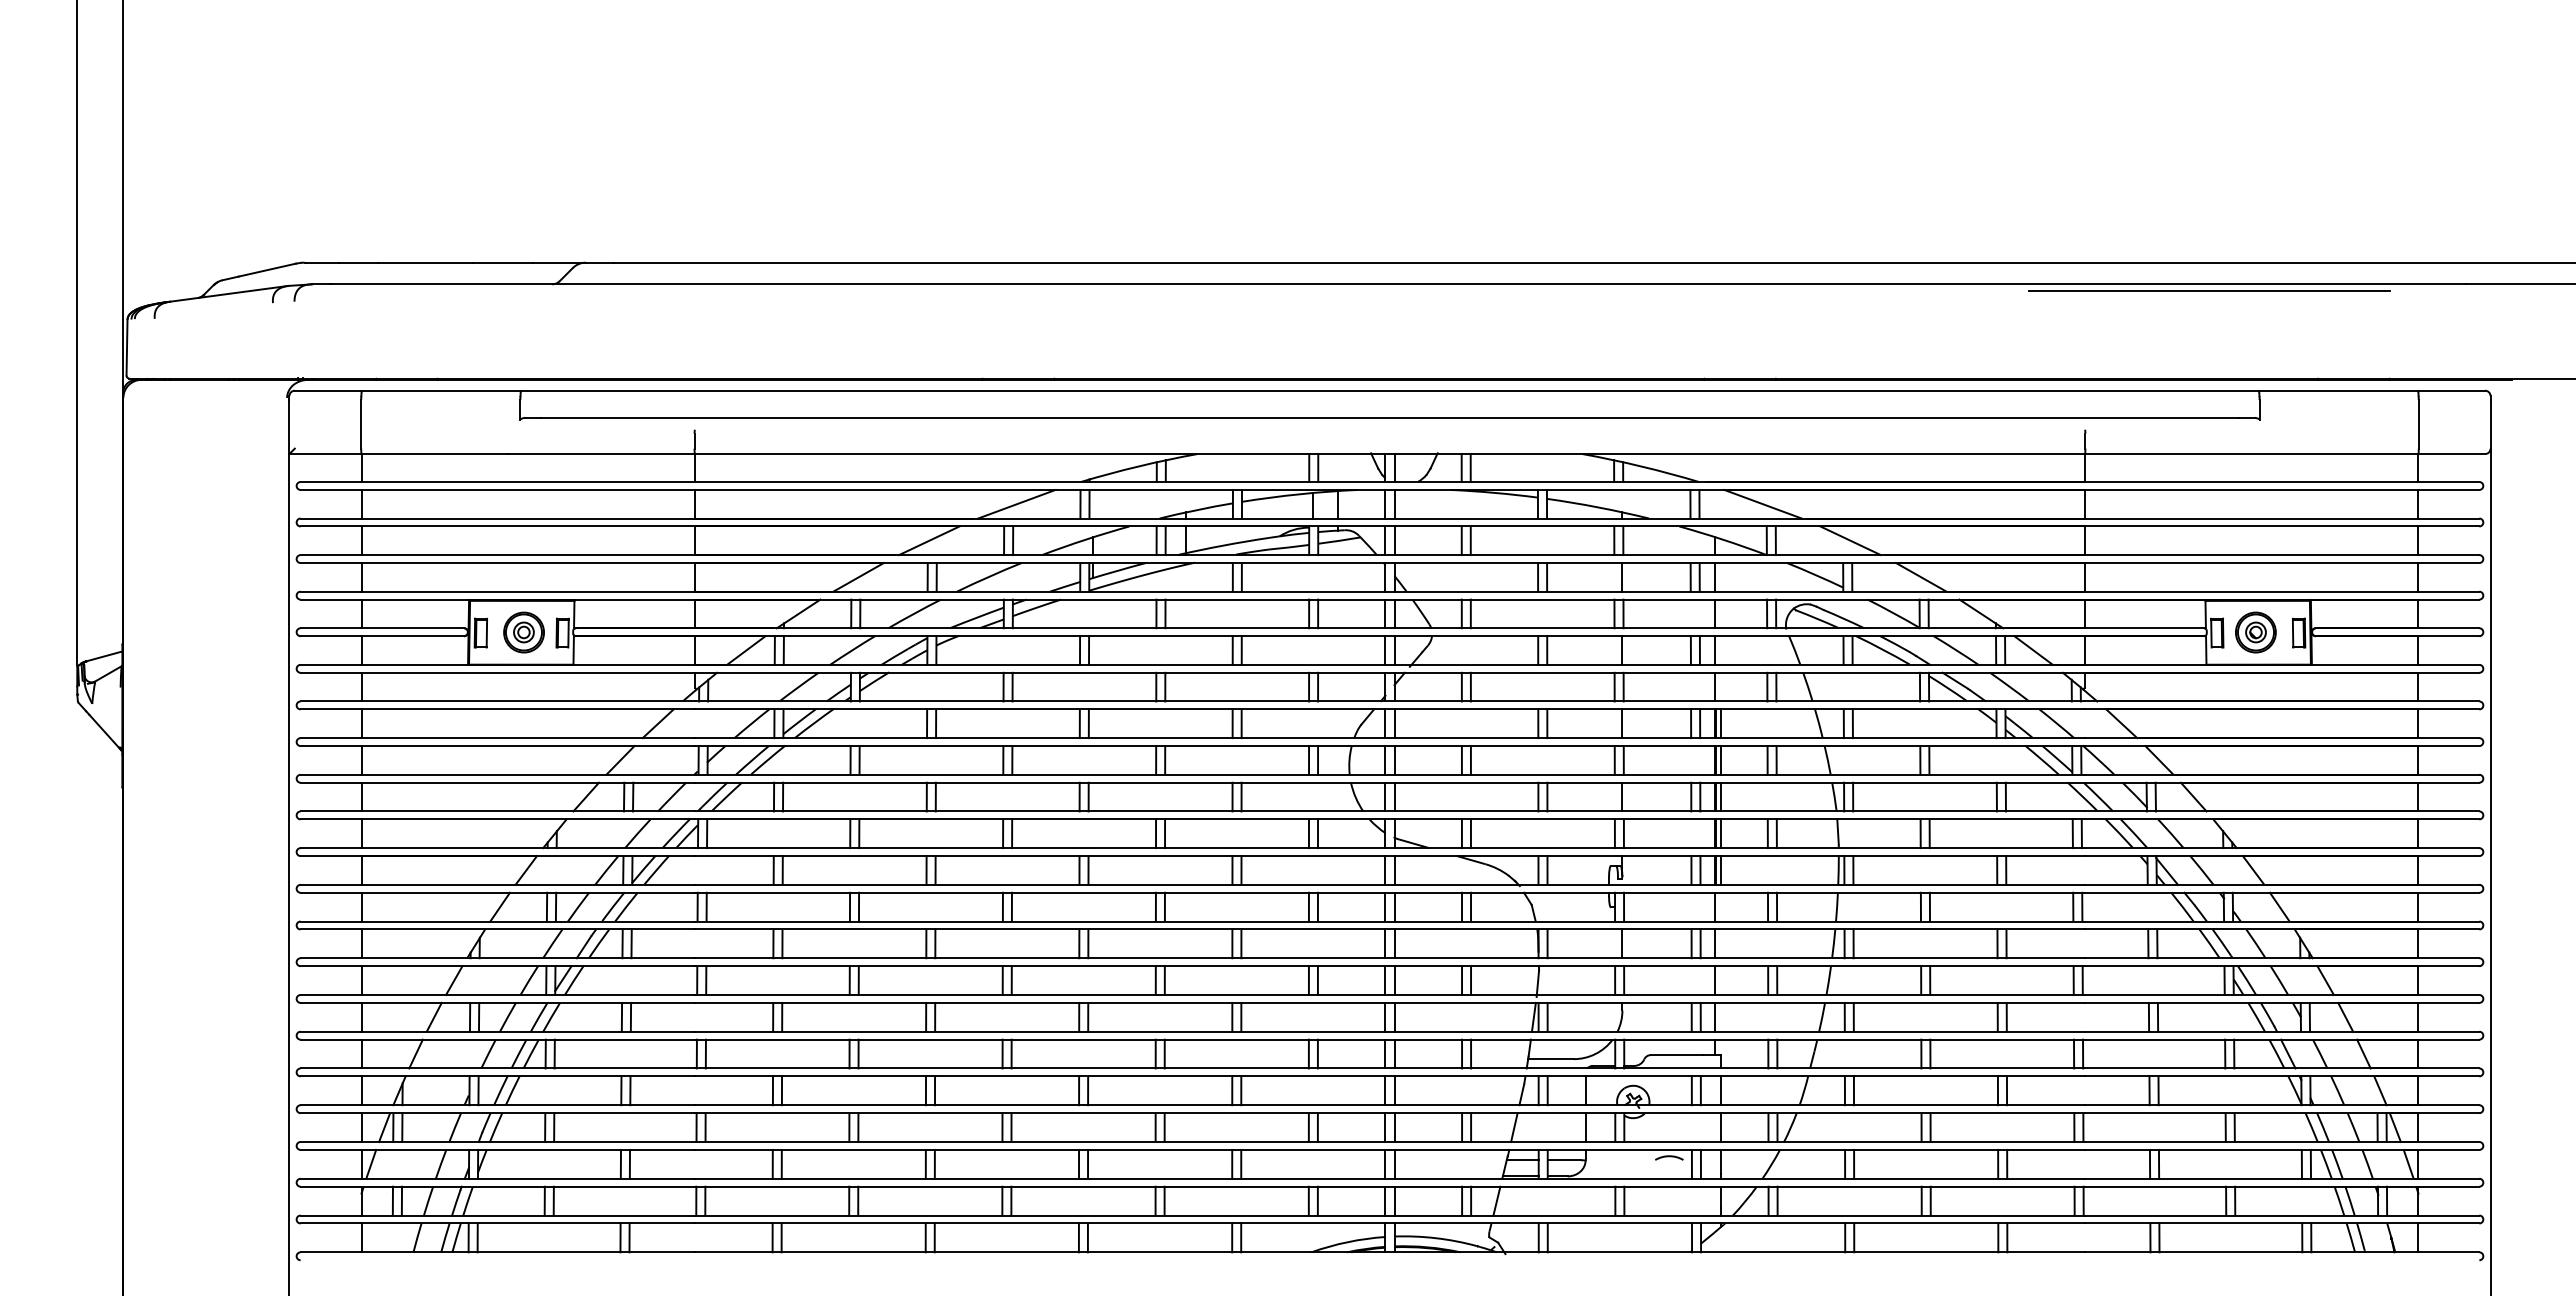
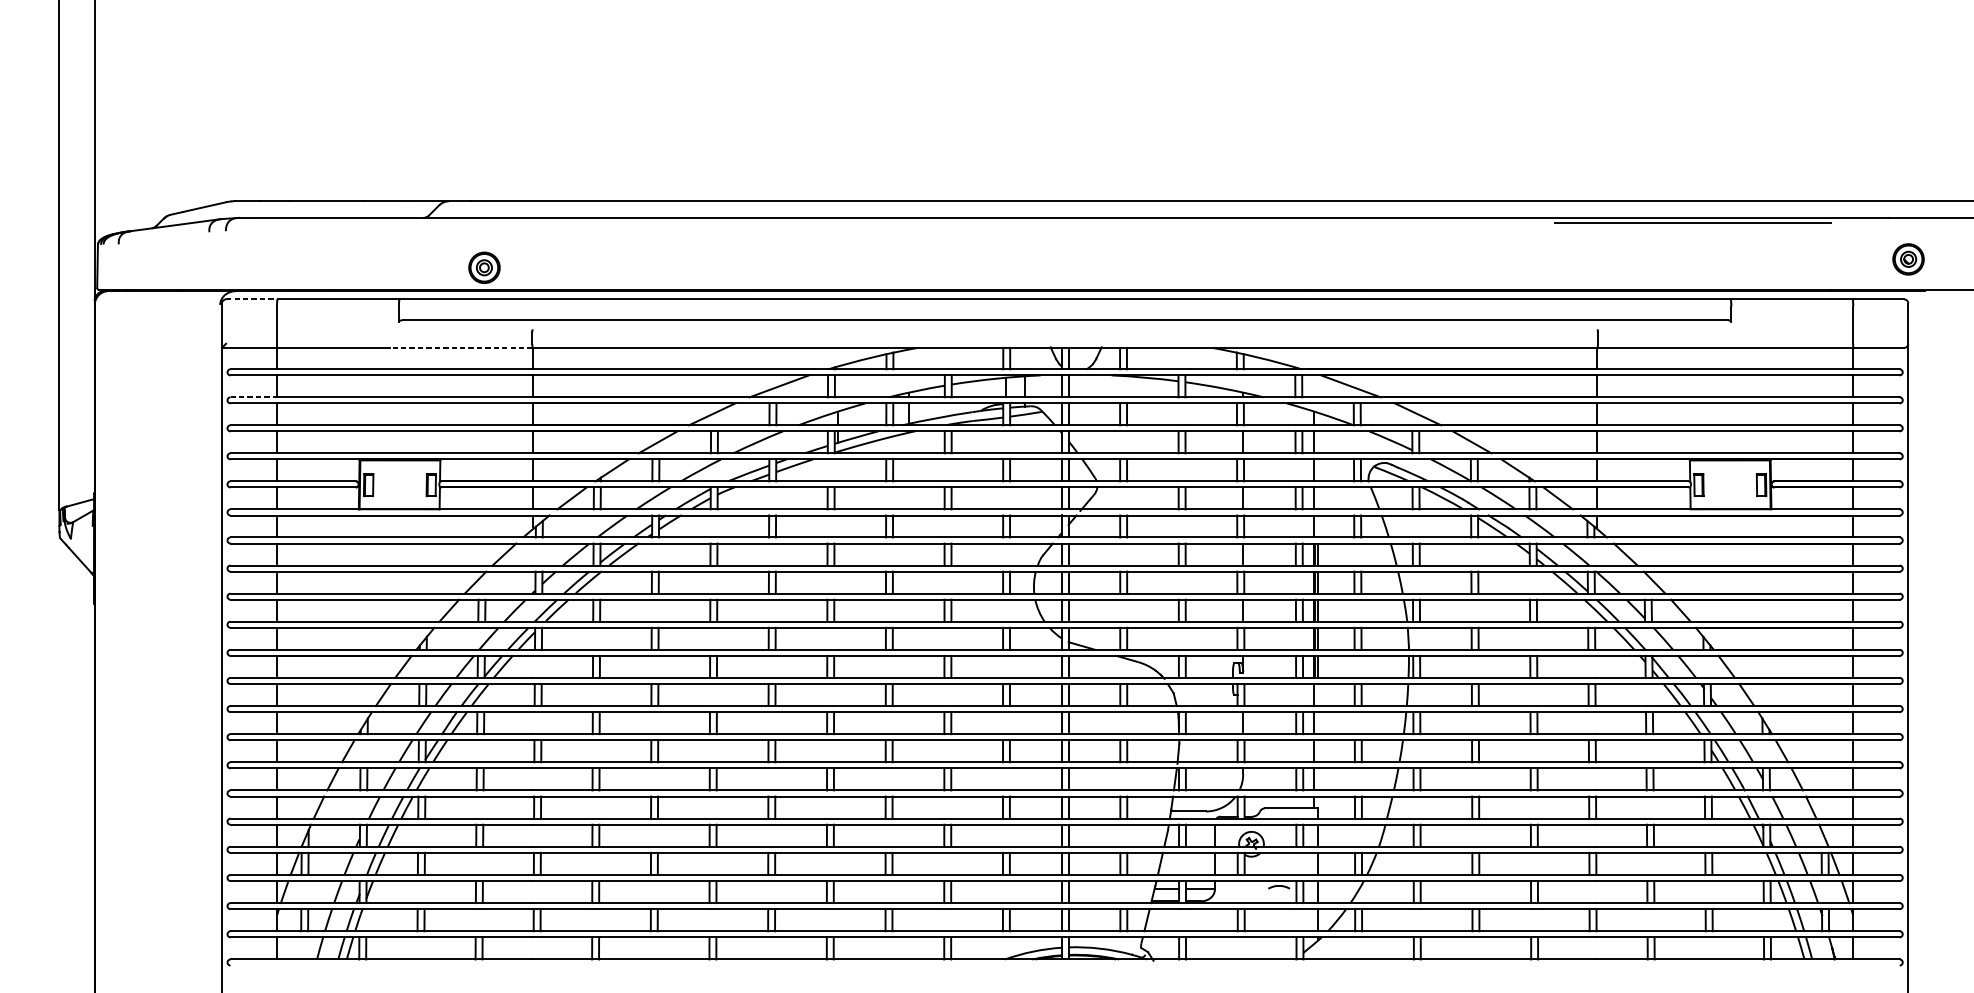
line: (328, 390) -> (251, 299), solid -> dashed
line: (601, 454) -> (461, 348), solid -> dashed
line: (331, 518) -> (254, 397), solid -> dashed
part: (523, 632) -> (484, 267), moved
part: (2255, 632) -> (1908, 259), moved

